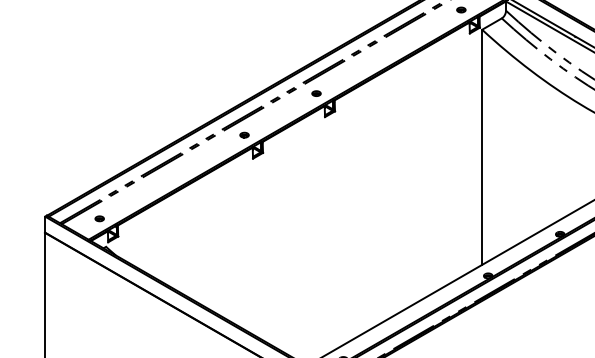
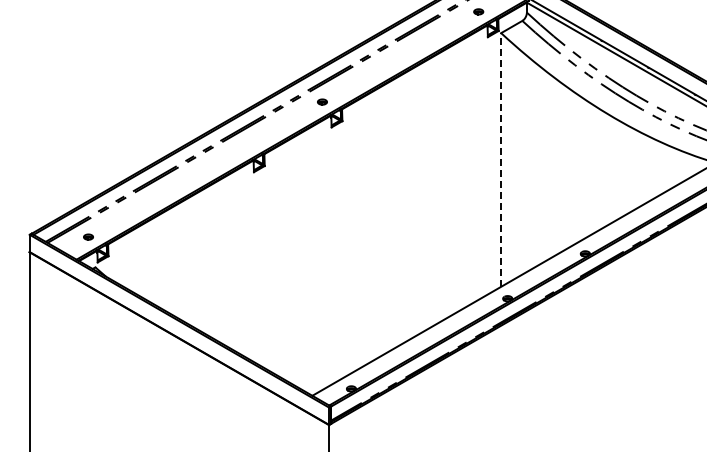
part: (244, 134) -> (244, 146), removed
line: (482, 146) -> (501, 159), solid -> dashed

